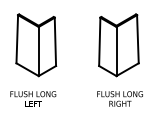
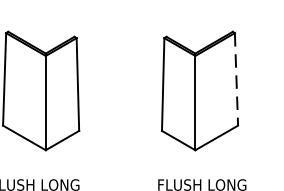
line: (137, 39) -> (235, 79), solid -> dashed

